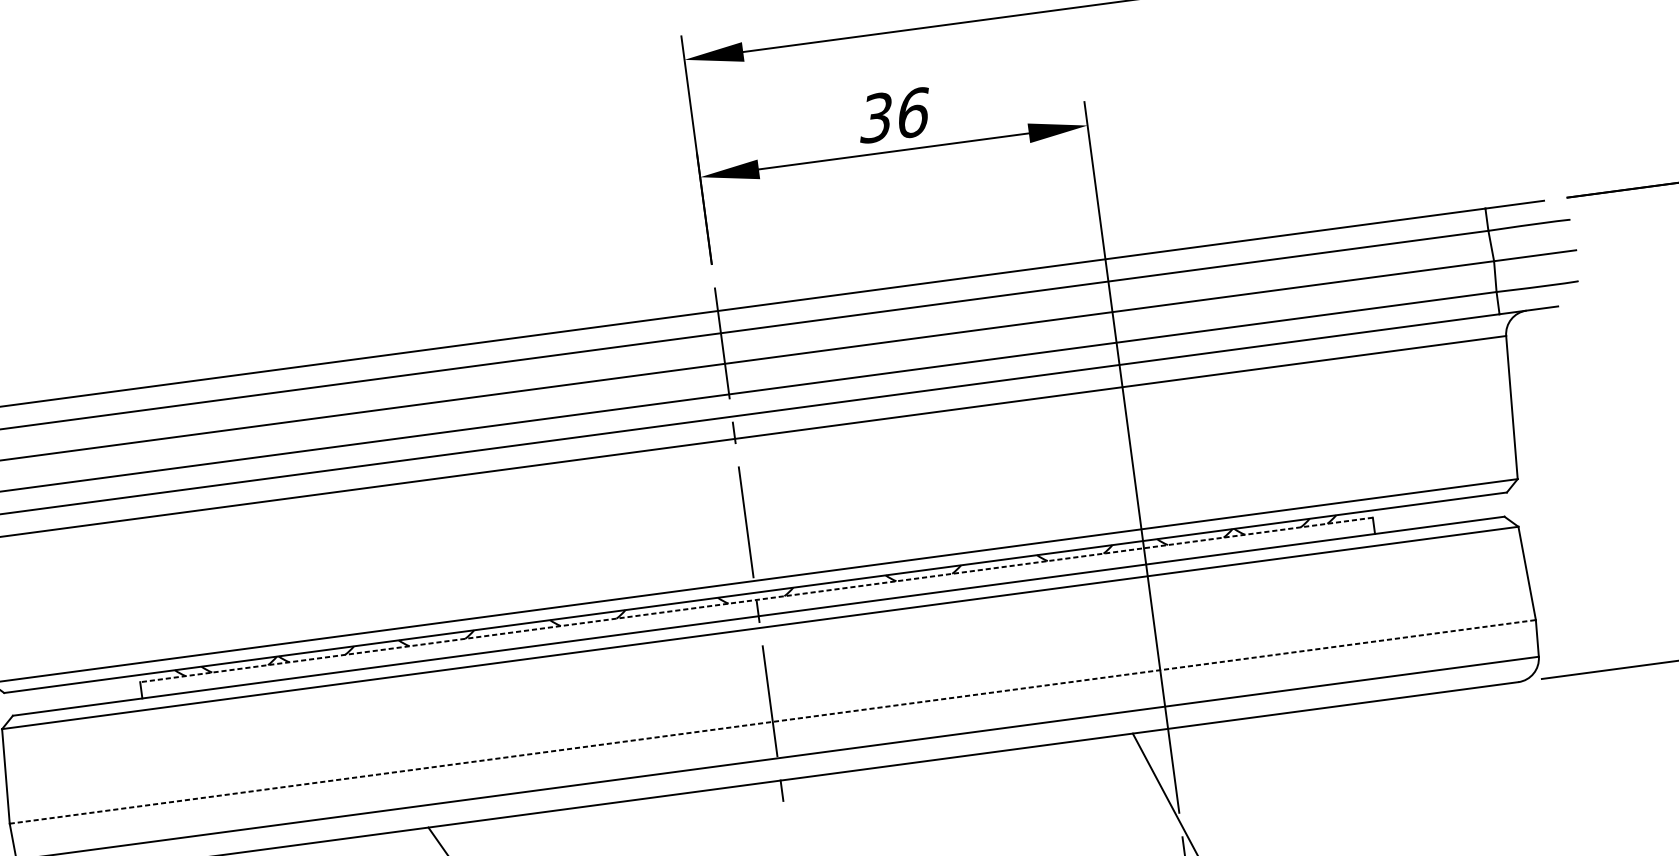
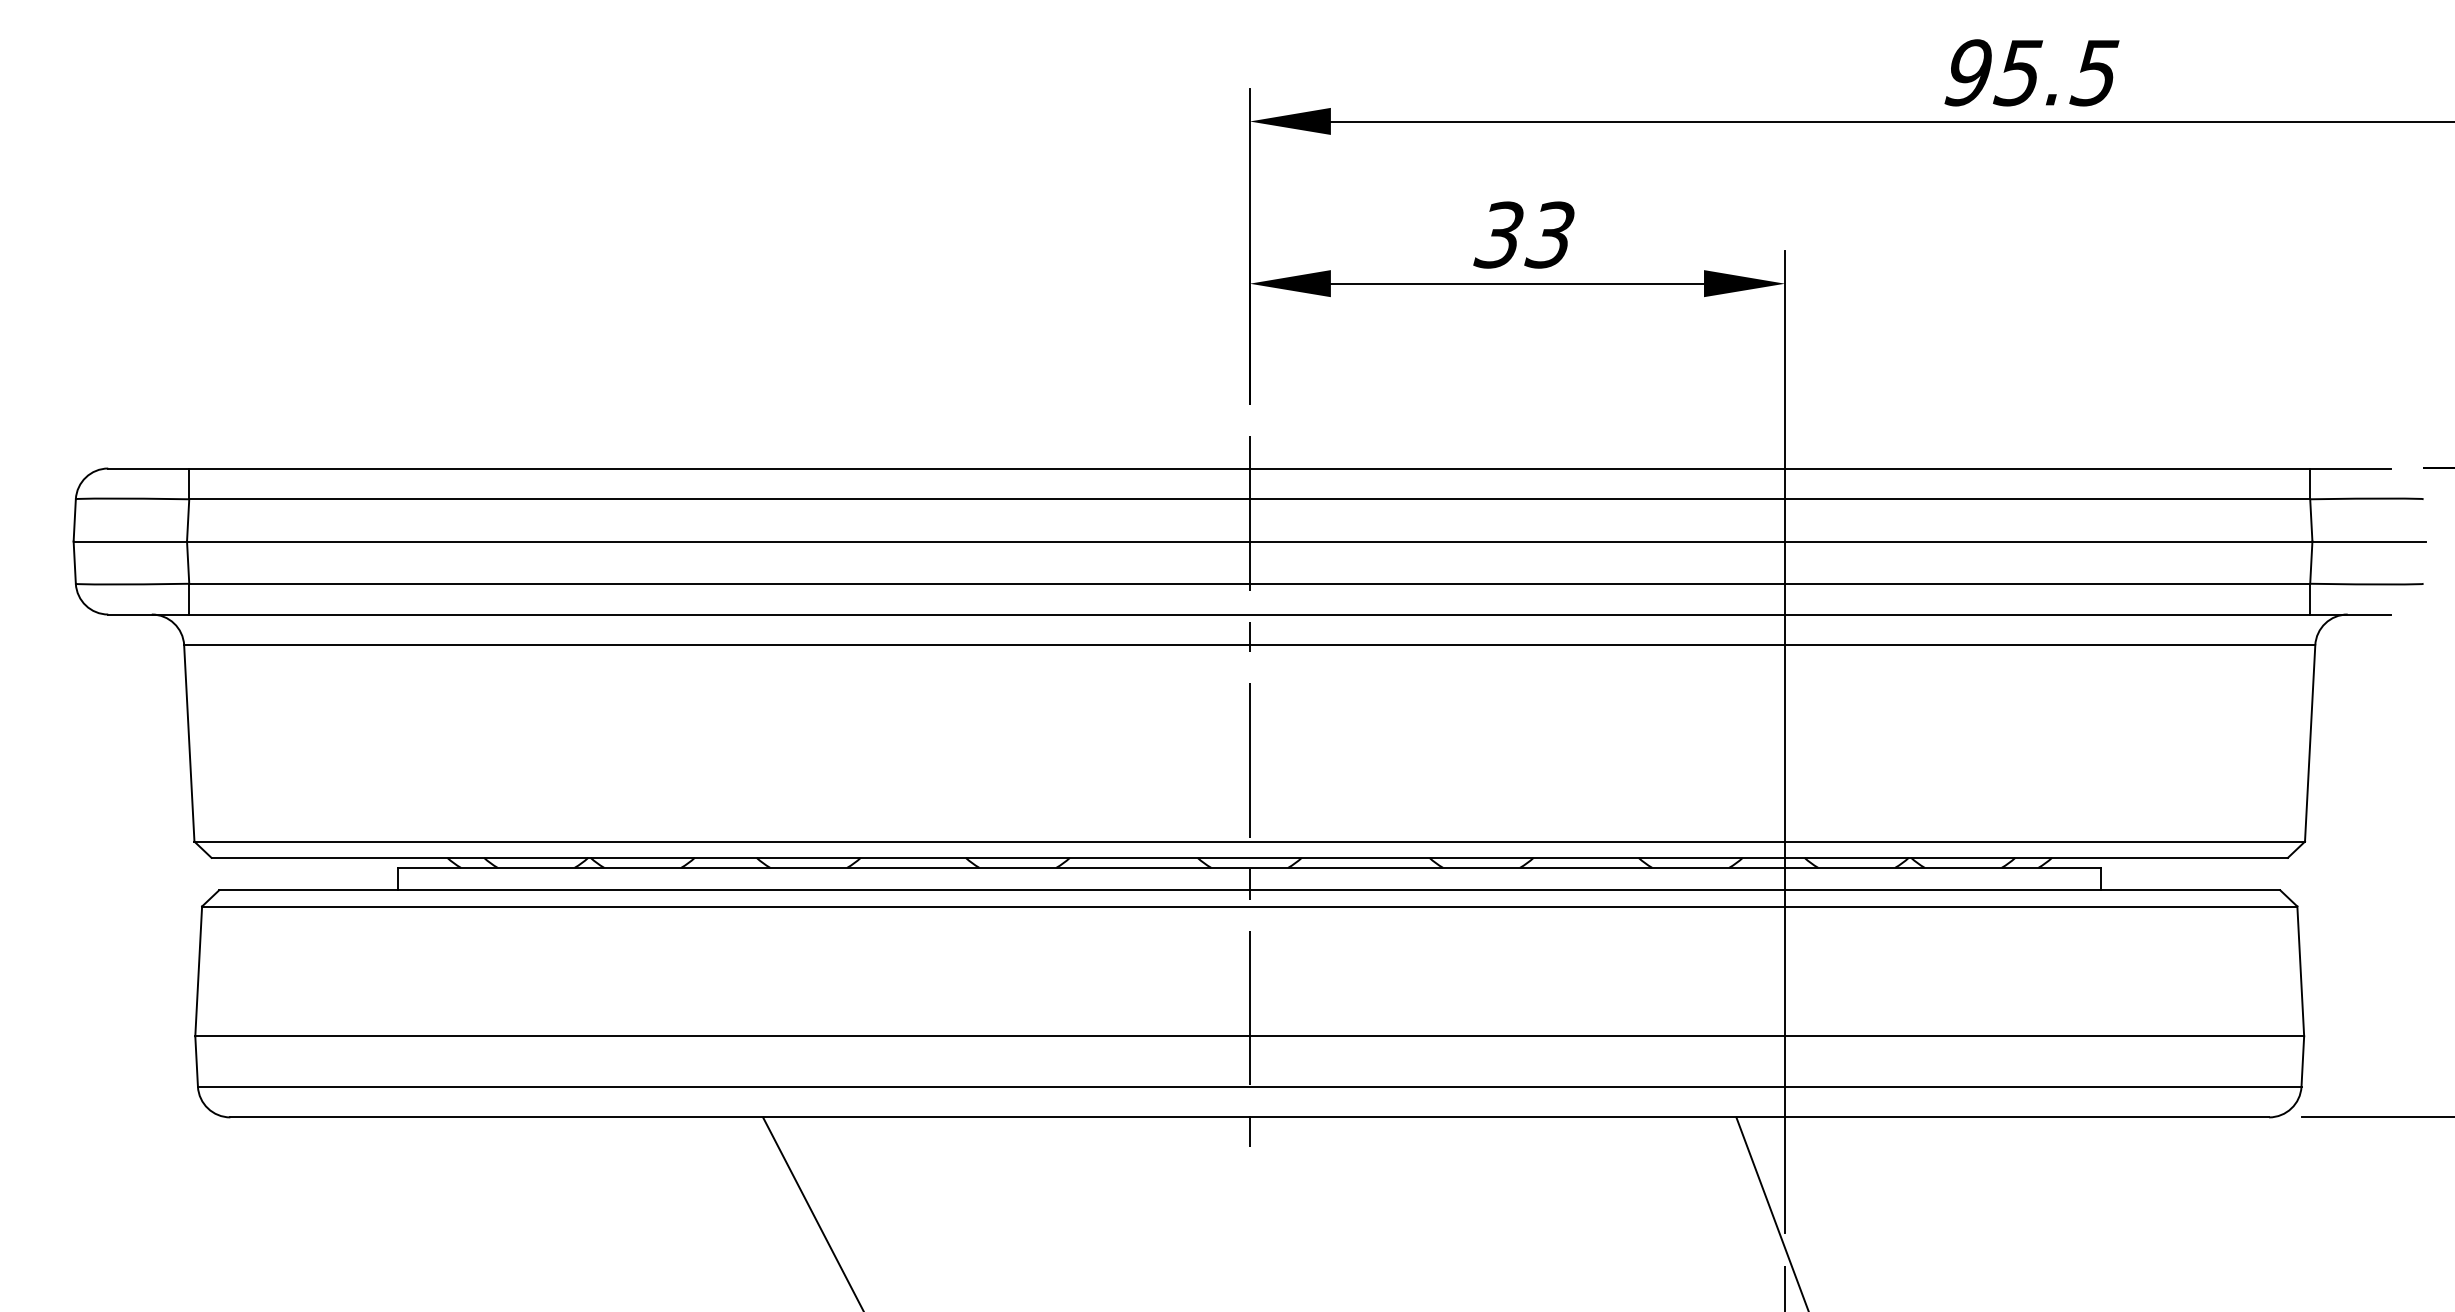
text: (913, 112) -> (1550, 234), 36 -> 33
line: (756, 599) -> (1249, 867), dashed -> solid
line: (773, 721) -> (1250, 1036), dashed -> solid

